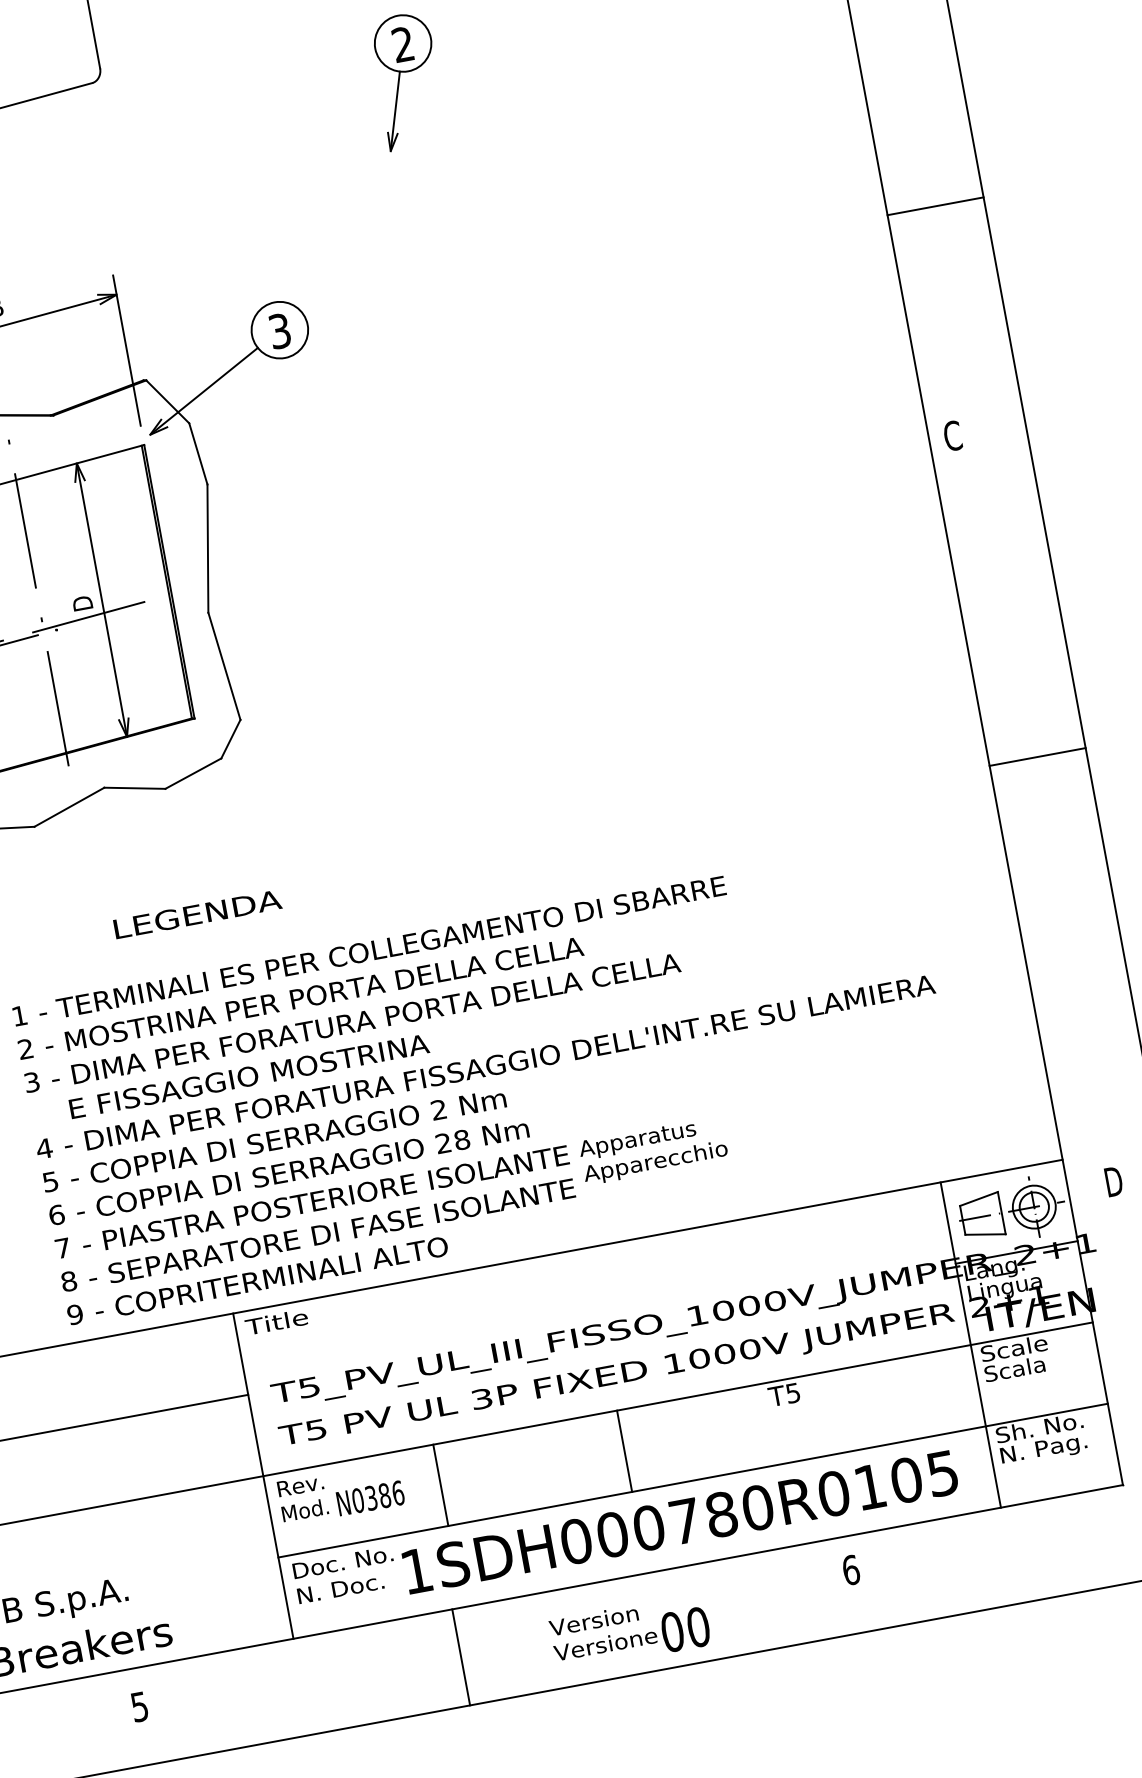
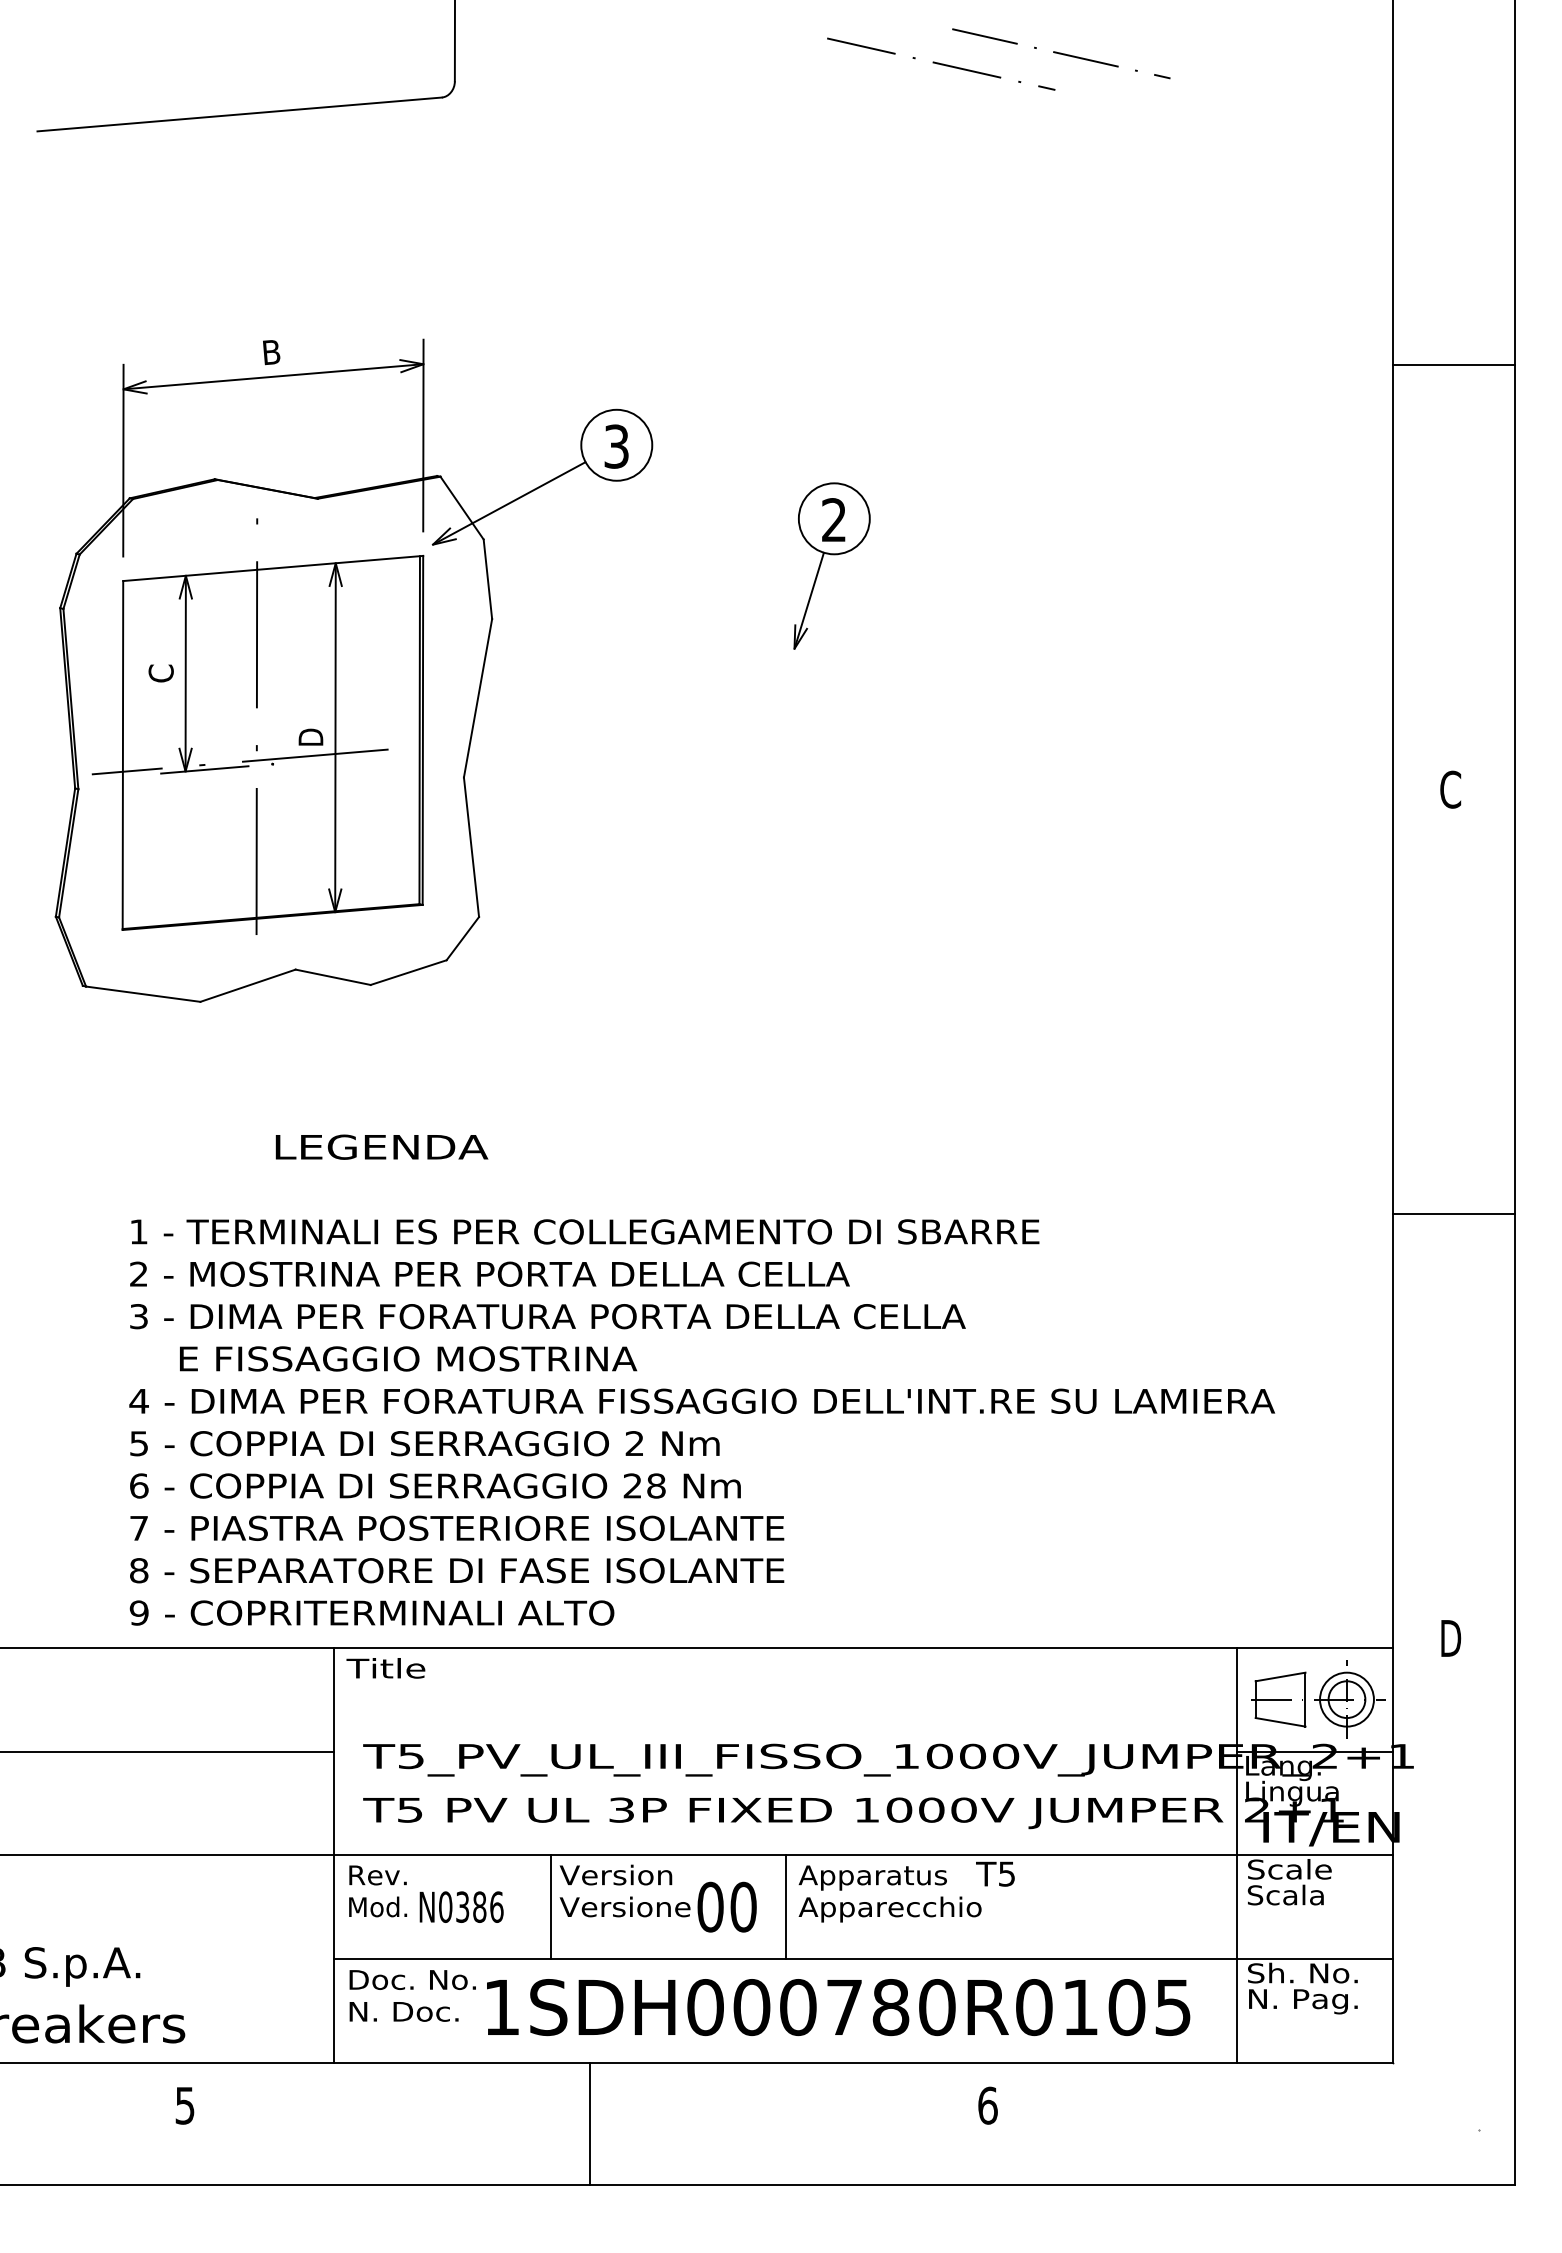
part: (400, 78) -> (822, 561), moved
line: (935, 206) -> (1453, 365), moved
text: (952, 435) -> (1450, 789), moved
line: (1037, 757) -> (1453, 1214), moved
text: (652, 1150) -> (889, 1893), moved
text: (1114, 1181) -> (1451, 1638), moved
text: (850, 1570) -> (987, 2105), moved
text: (629, 1632) -> (657, 1898), moved
line: (460, 1656) -> (589, 2123), moved
text: (139, 1706) -> (184, 2105), moved

